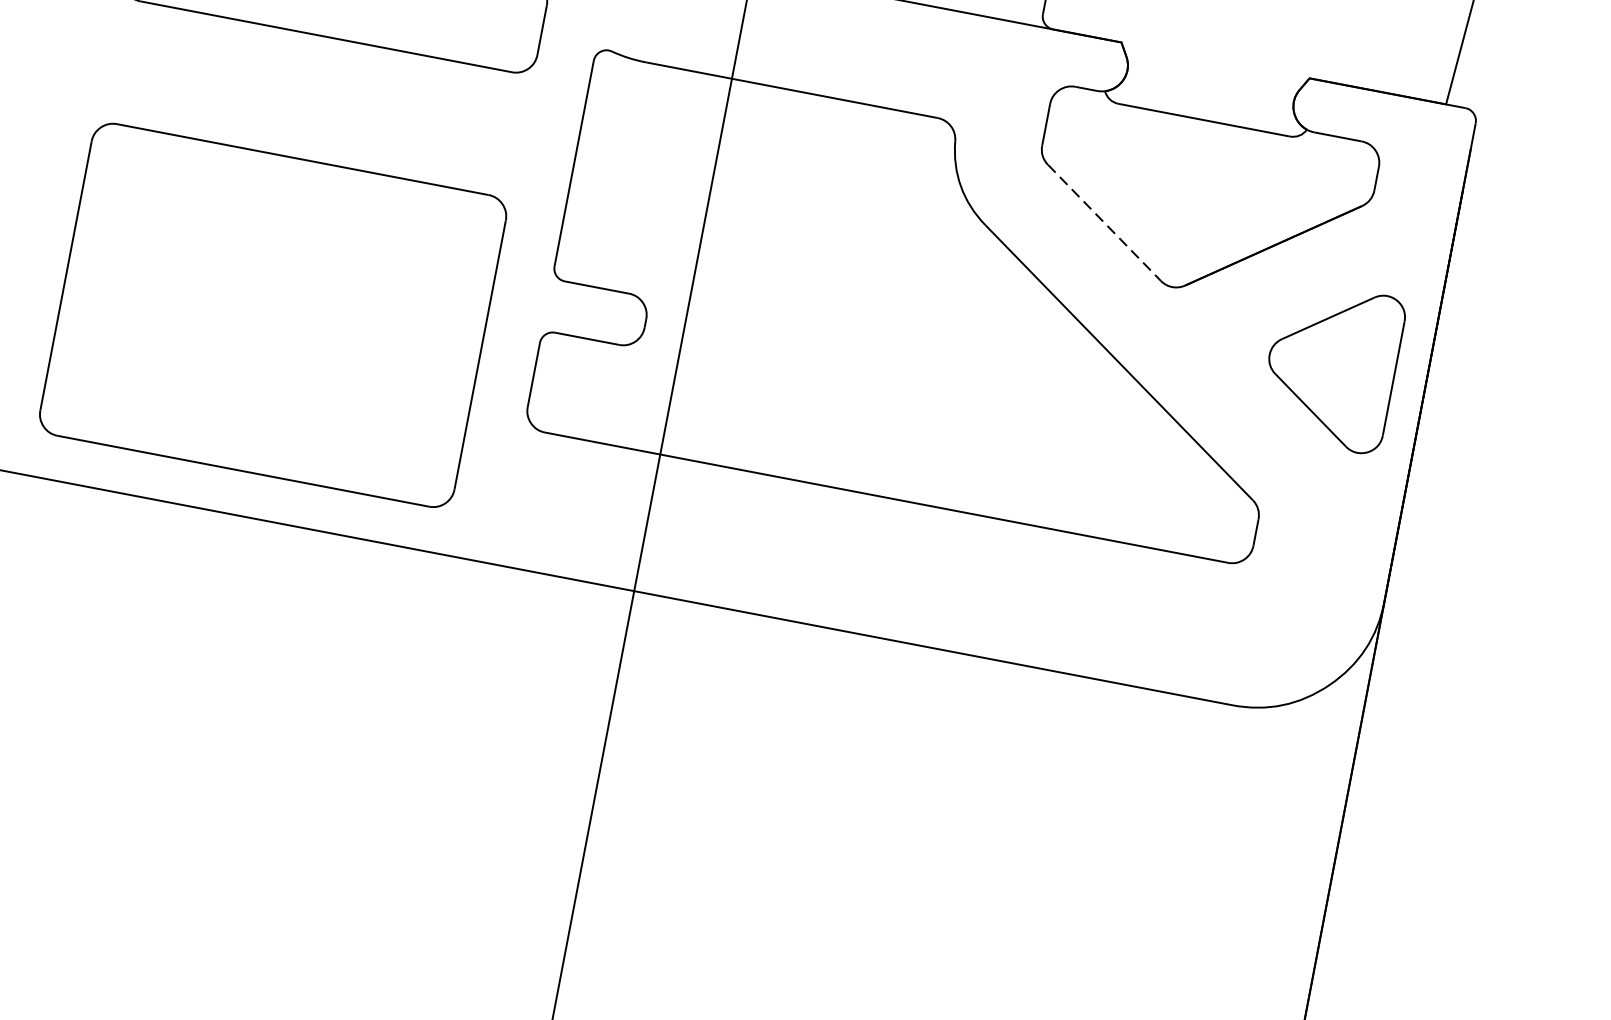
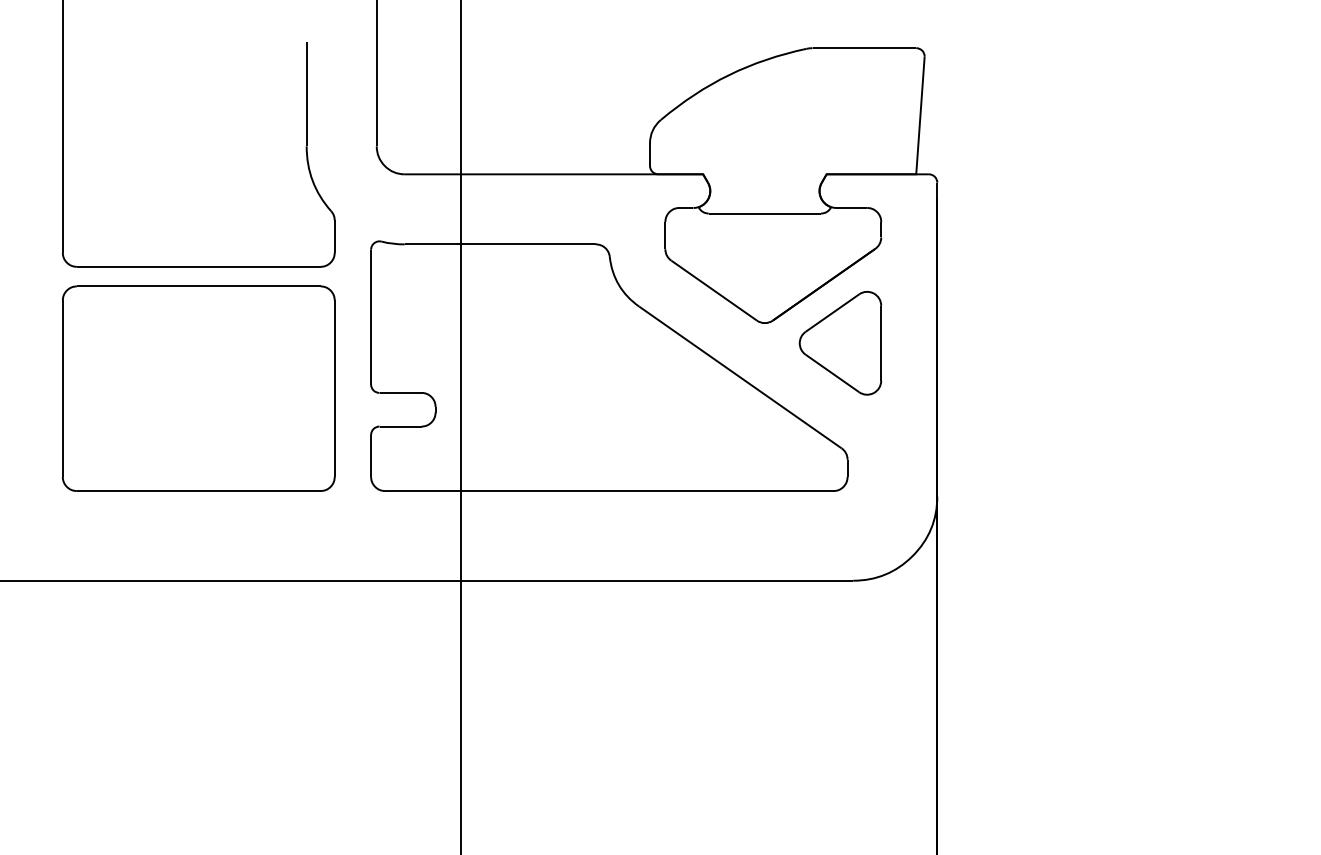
line: (1105, 222) -> (714, 290), dashed -> solid
part: (272, 315) -> (198, 388), moved
part: (1331, 367) -> (840, 343), moved

